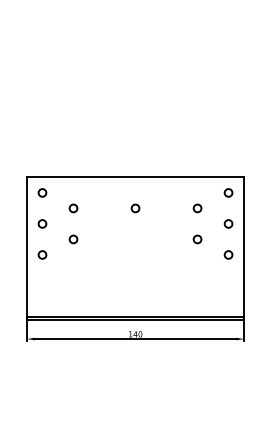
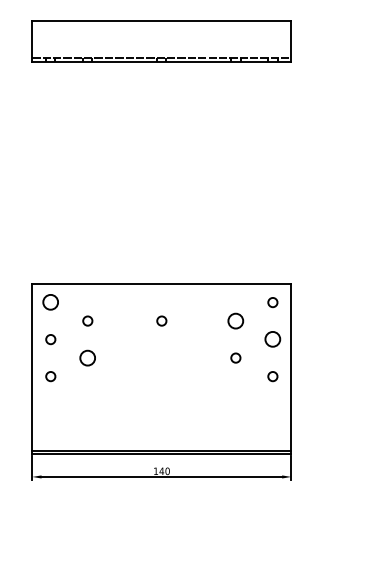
circle: (42, 192) -> (50, 302), size x1.6
circle: (197, 207) -> (235, 320), size x1.6
circle: (228, 223) -> (272, 339), size x1.6
circle: (73, 238) -> (87, 357), size x1.6

